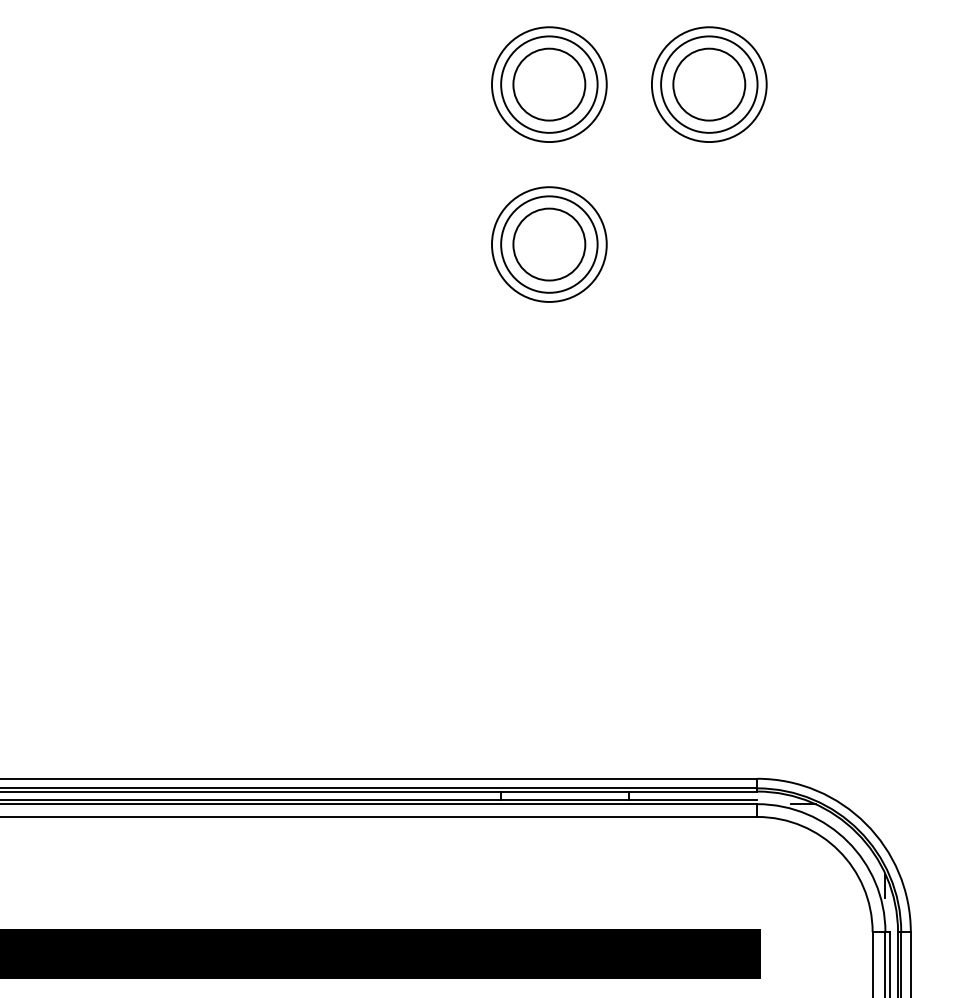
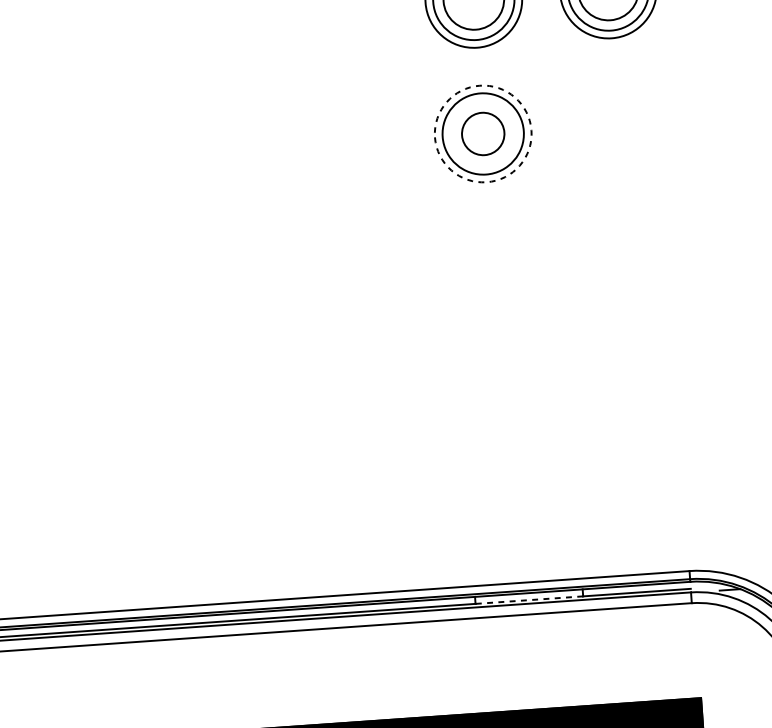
circle: (548, 244) -> (482, 133), solid -> dashed
circle: (549, 244) -> (483, 133), size x0.7
line: (565, 799) -> (529, 599), solid -> dashed

